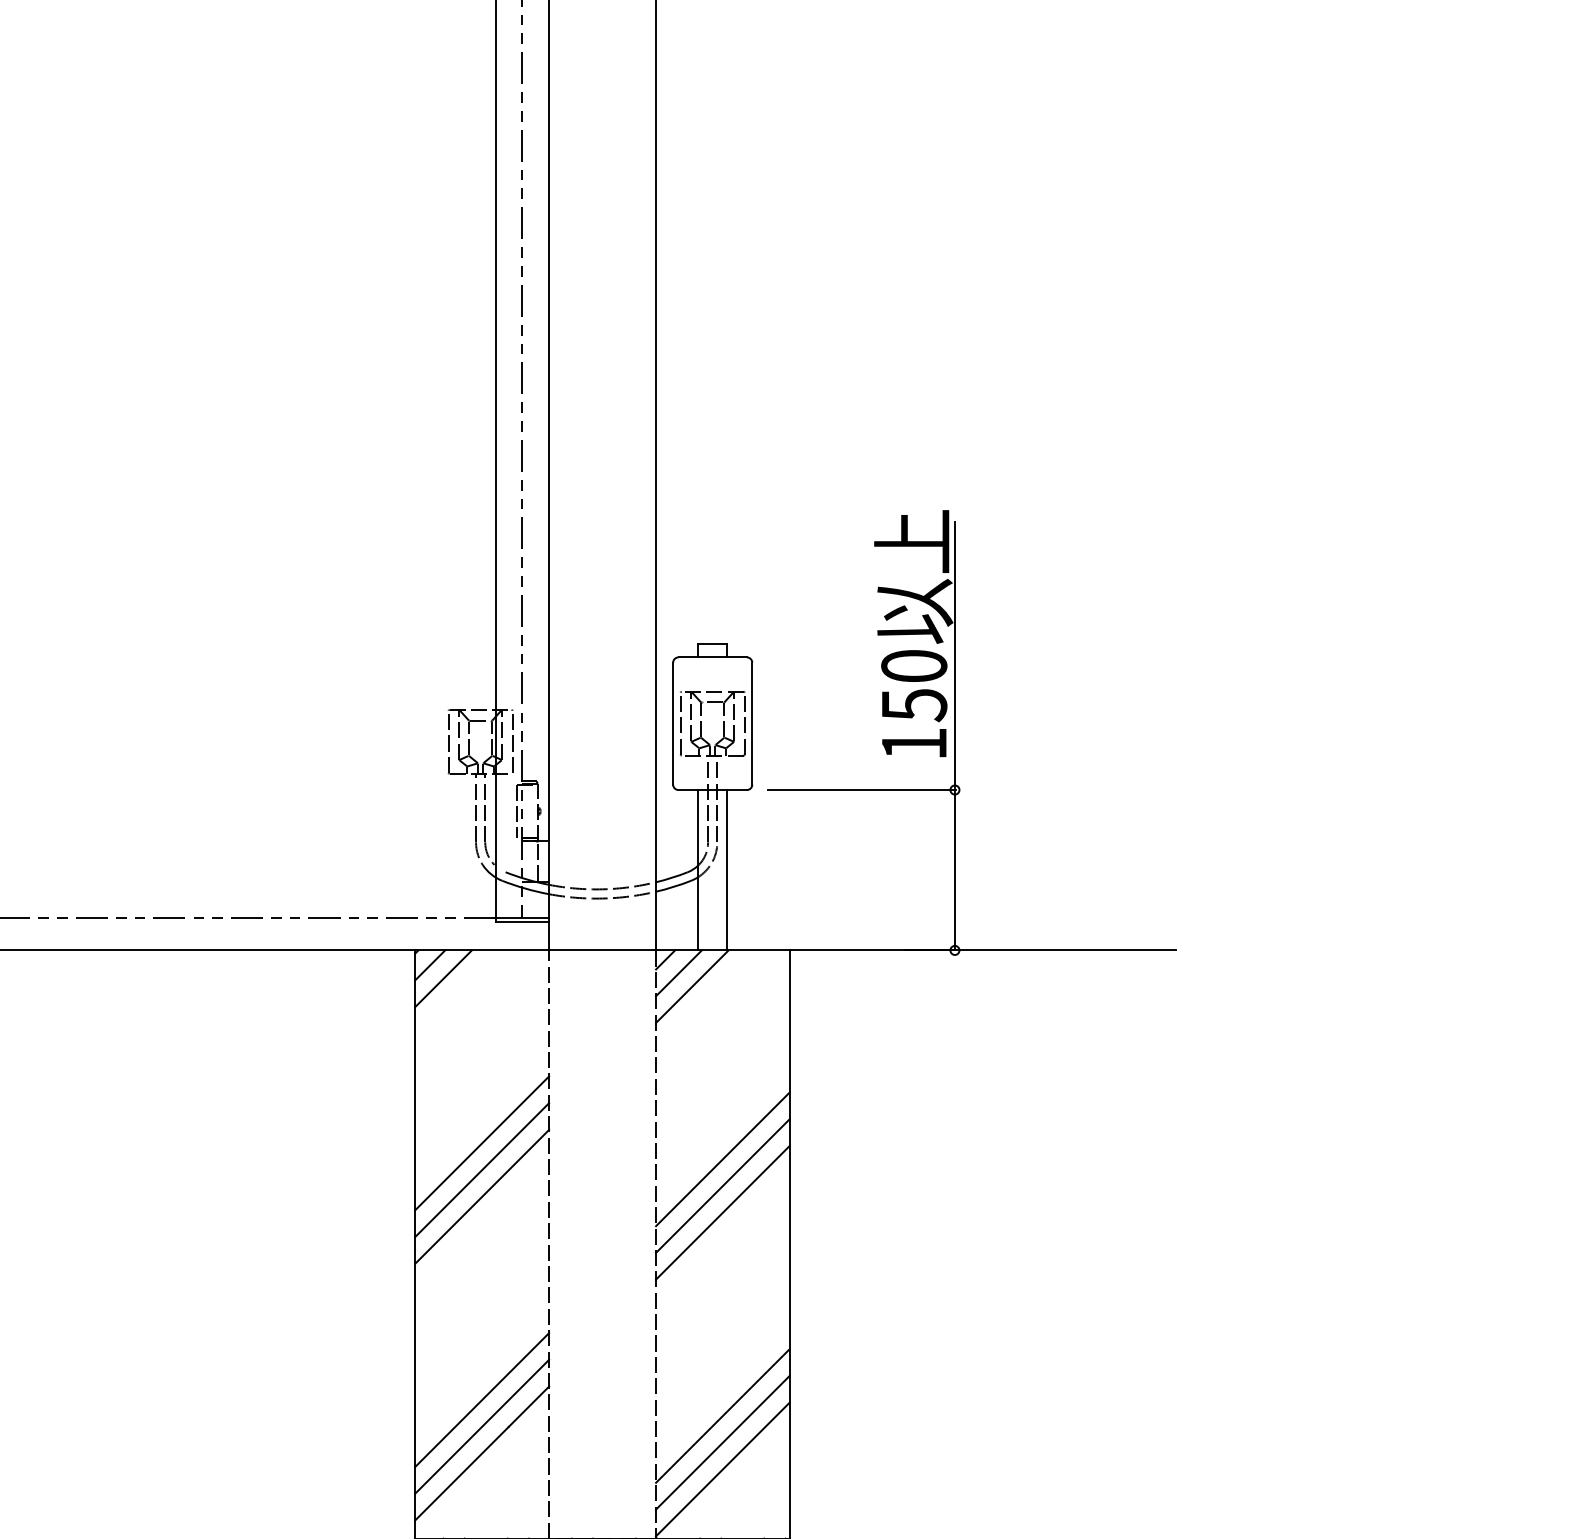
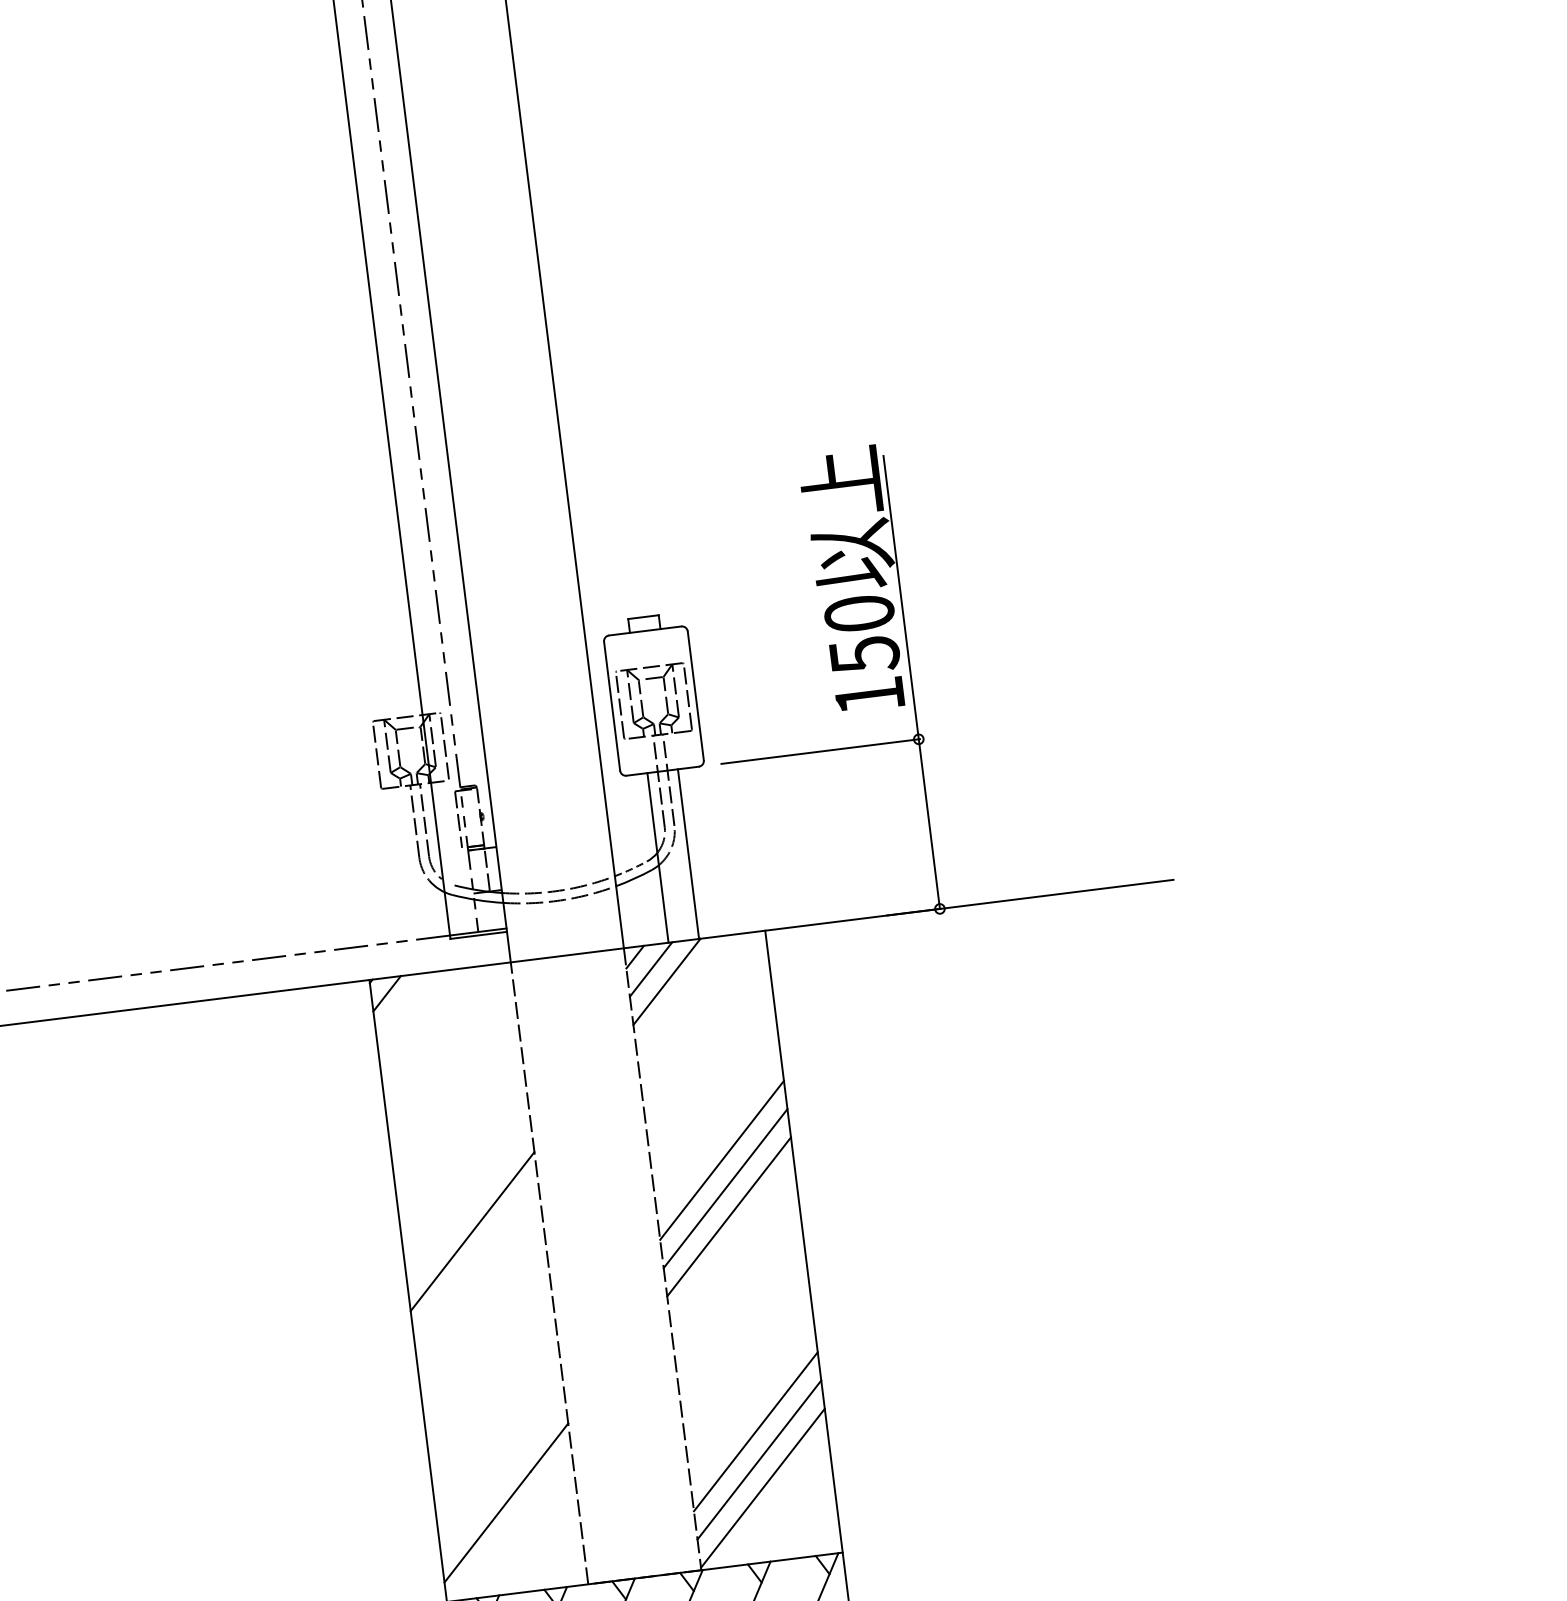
arc: (672, 877) -> (631, 869), solid -> dashed
line: (443, 978) -> (402, 1005), removed
line: (482, 1143) -> (465, 1175), removed
line: (482, 1169) -> (469, 1202), removed
line: (482, 1399) -> (499, 1445), removed
line: (482, 1426) -> (503, 1474), removed

